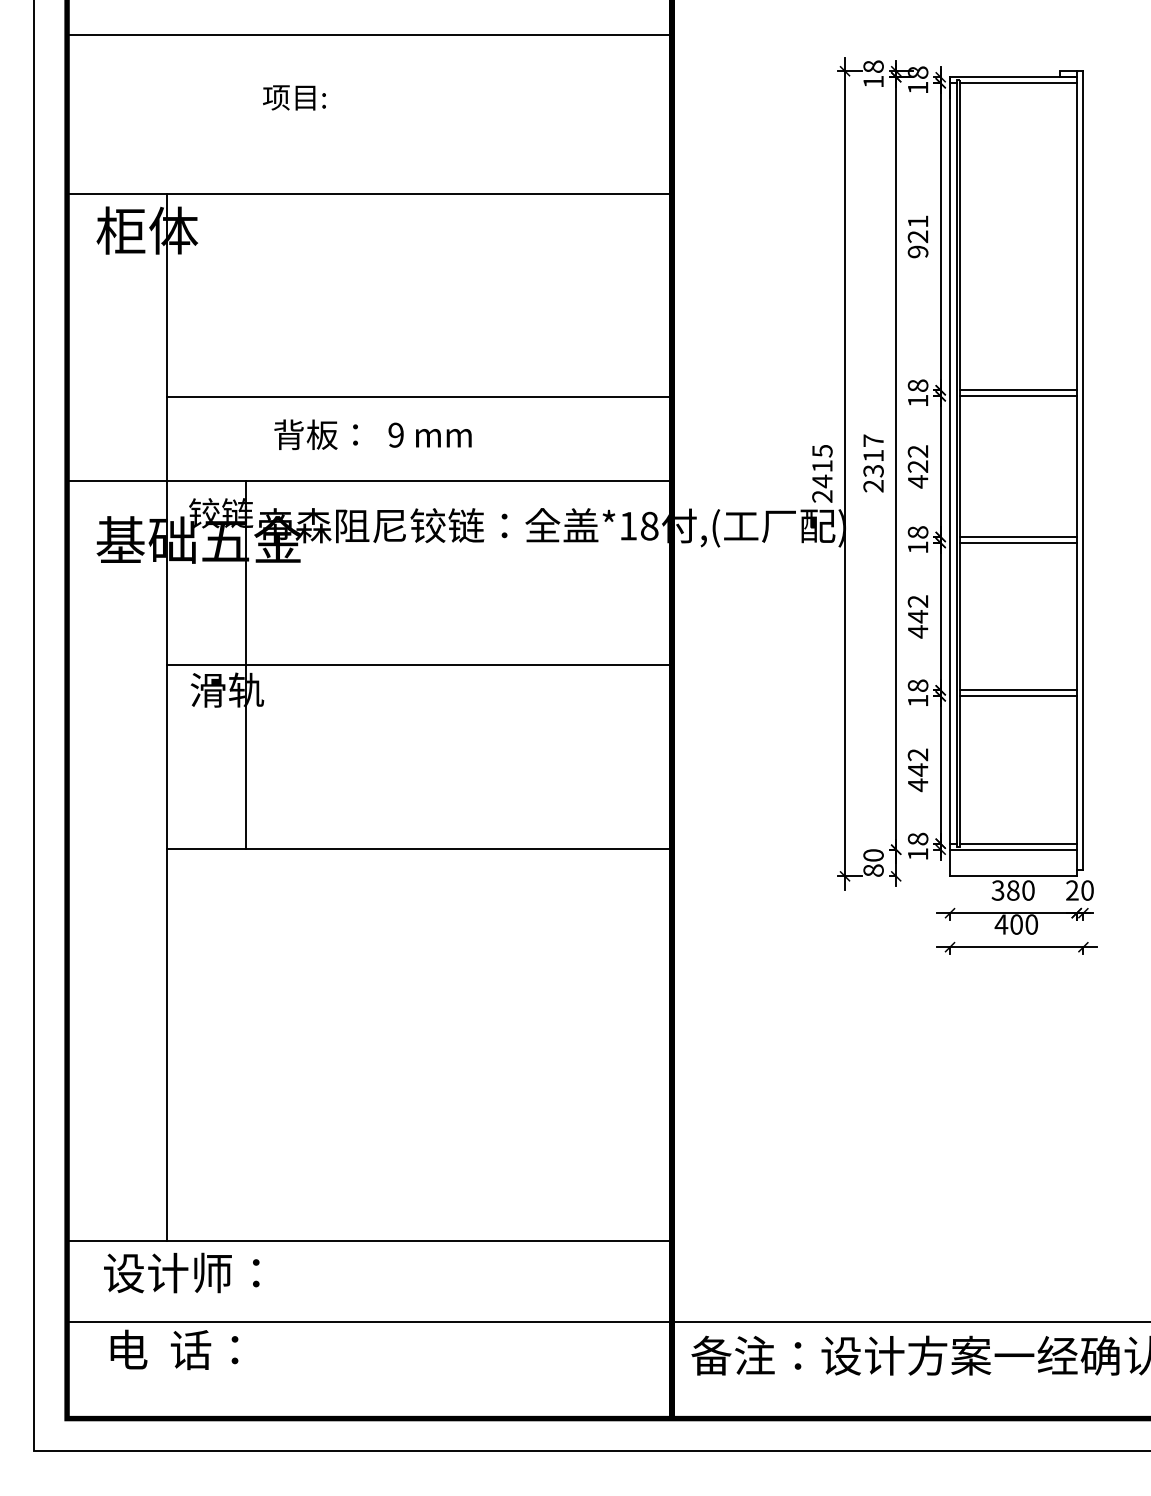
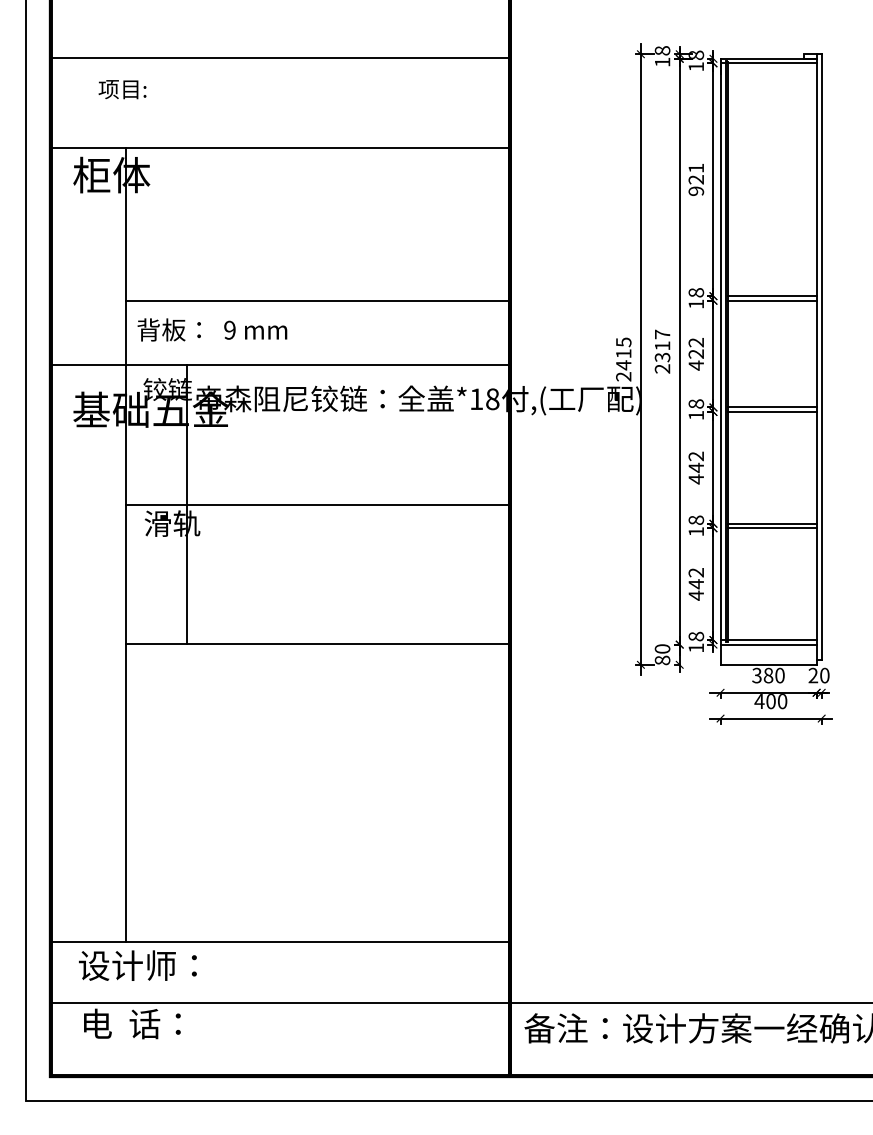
line: (369, 34) -> (280, 58), moved
text: (294, 97) -> (122, 89), moved
text: (372, 434) -> (212, 329), moved

